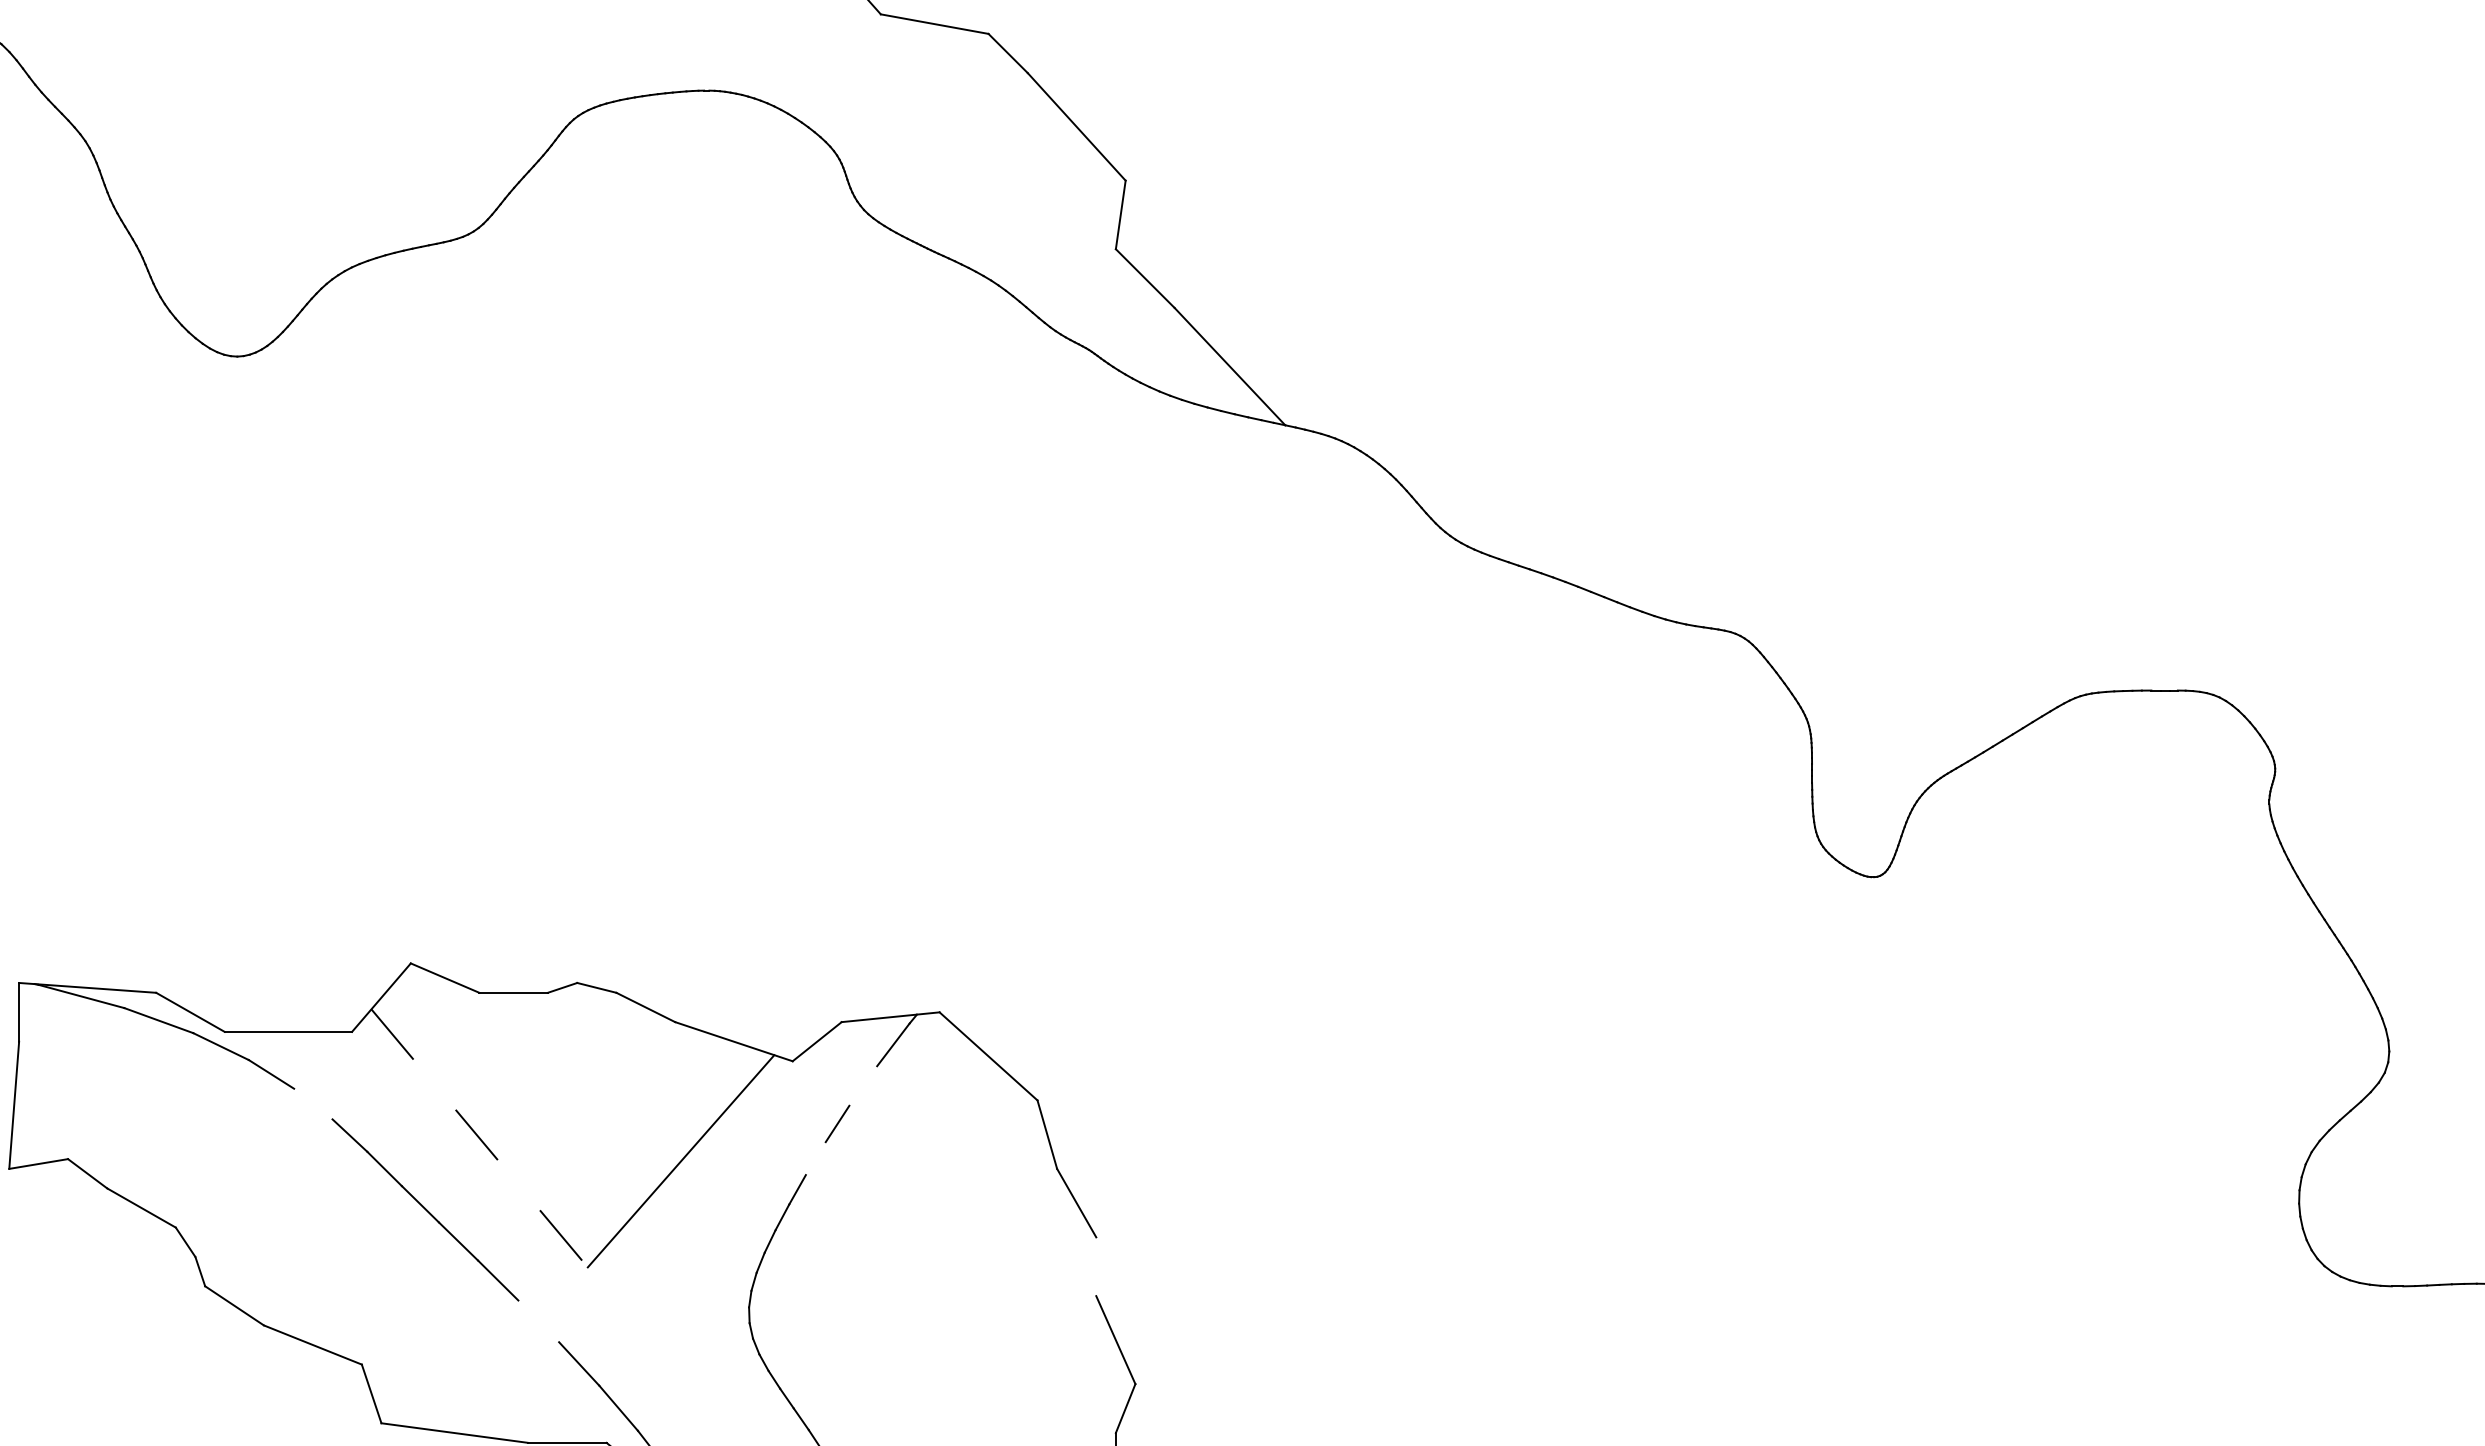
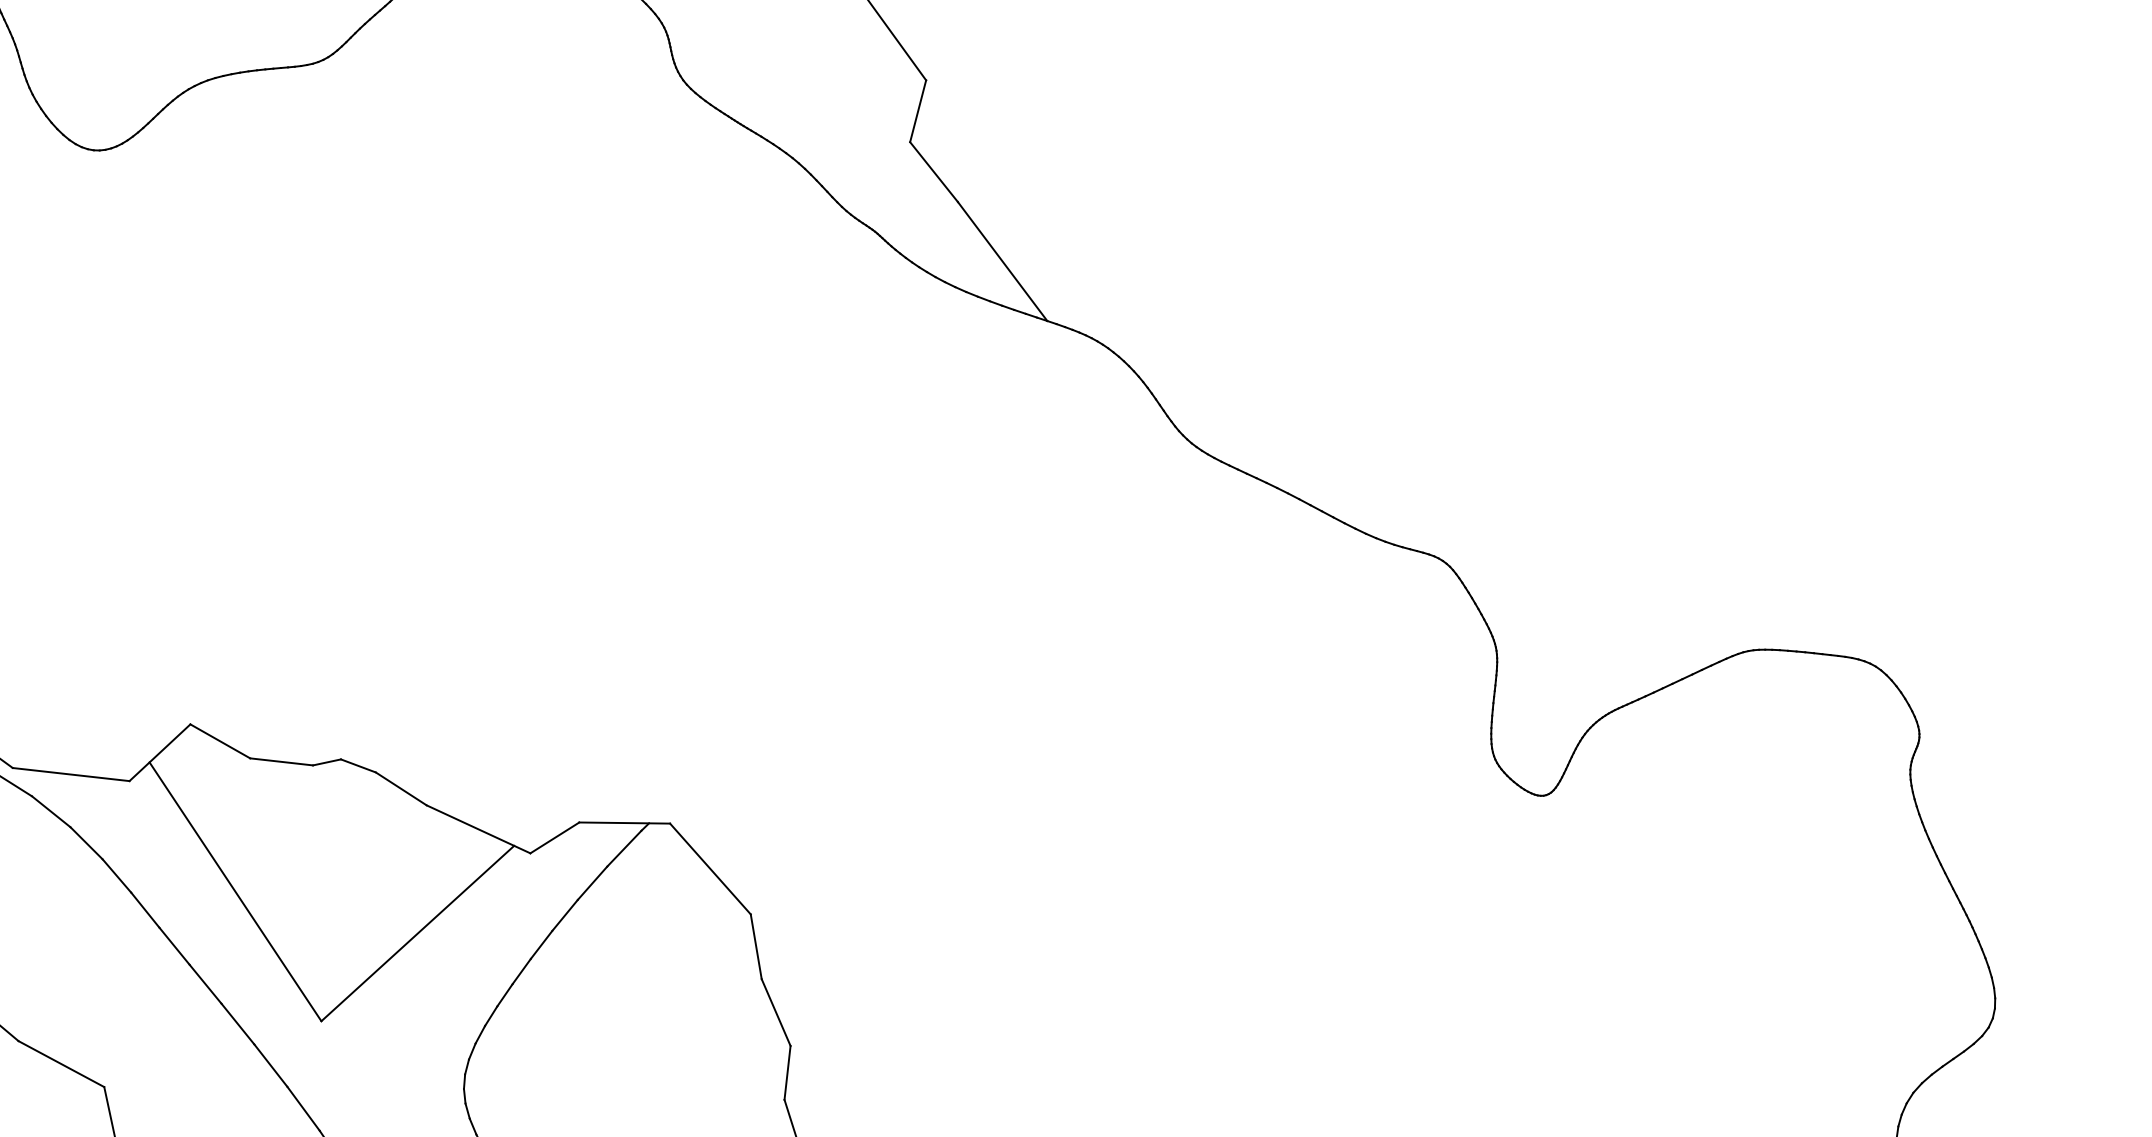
line: (863, 1085) -> (592, 882), added
line: (313, 1103) -> (86, 842), added
line: (479, 1138) -> (235, 891), dashed -> solid
line: (815, 1158) -> (541, 944), added
line: (1096, 1266) -> (787, 1072), added
line: (538, 1321) -> (270, 1065), added

